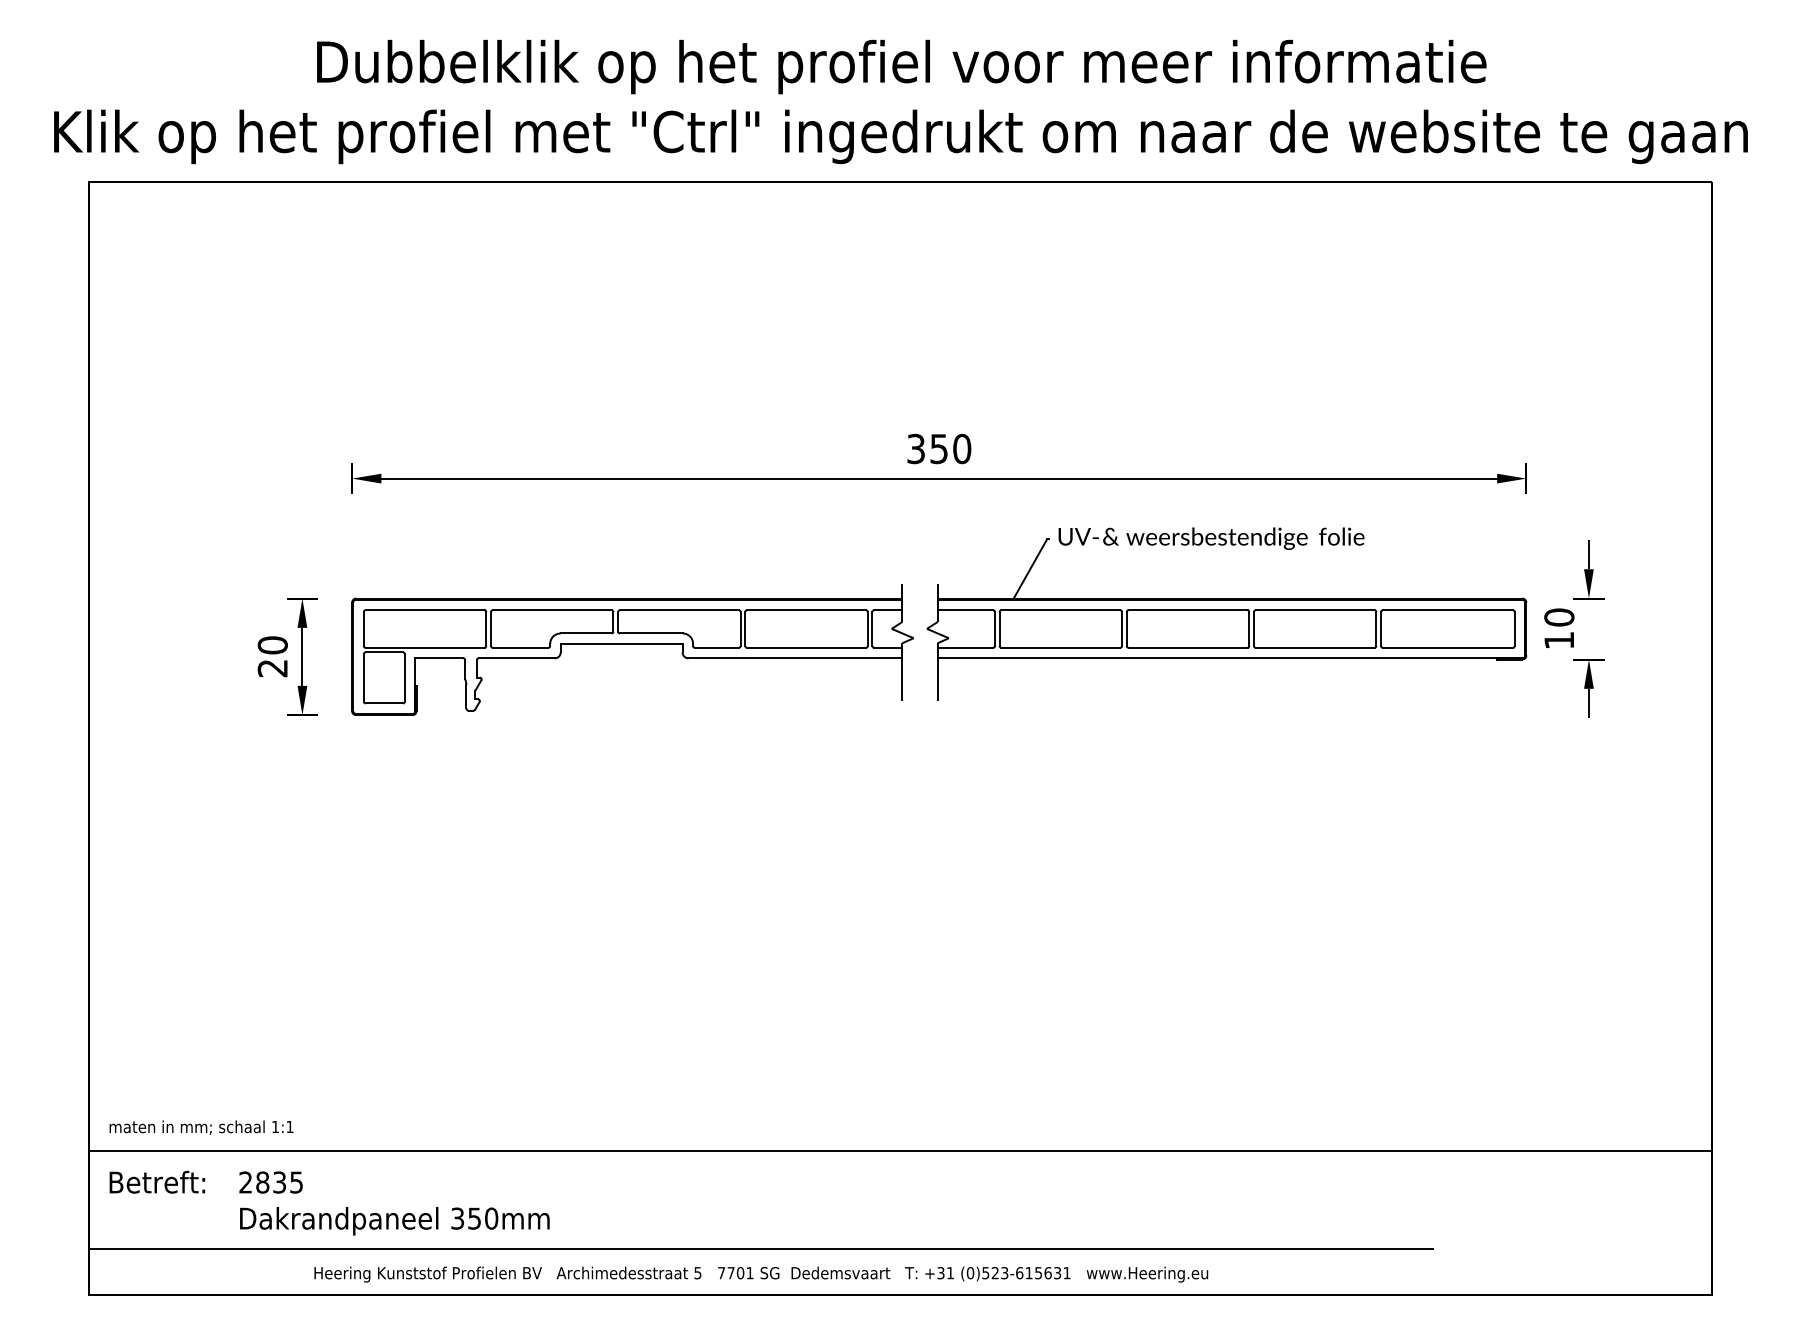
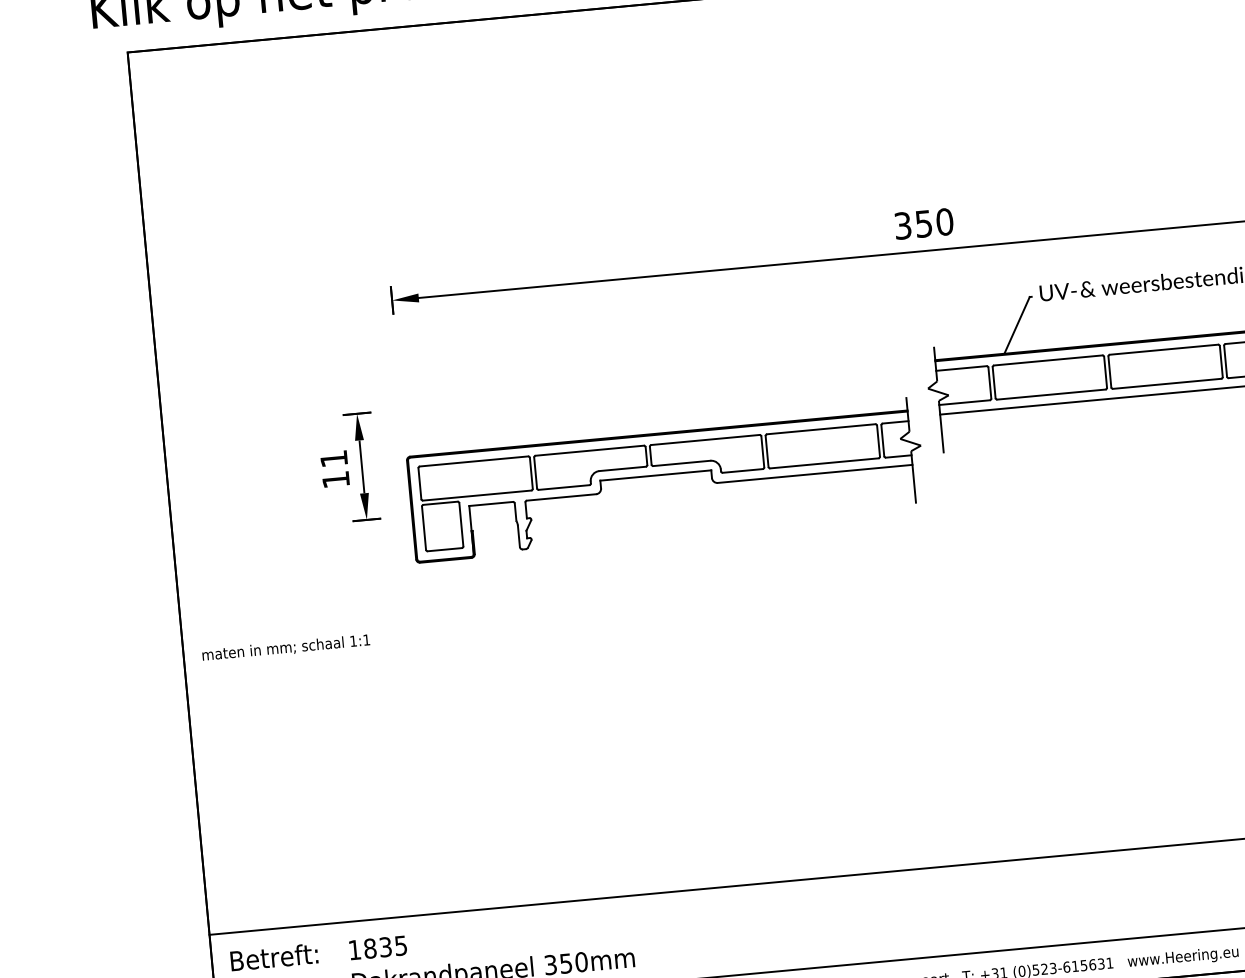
part: (632, 649) -> (666, 479), moved
text: (272, 656) -> (334, 469), 20 -> 11
text: (201, 1127) -> (286, 647), moved
text: (245, 1182) -> (354, 950), 2835 -> 1835

